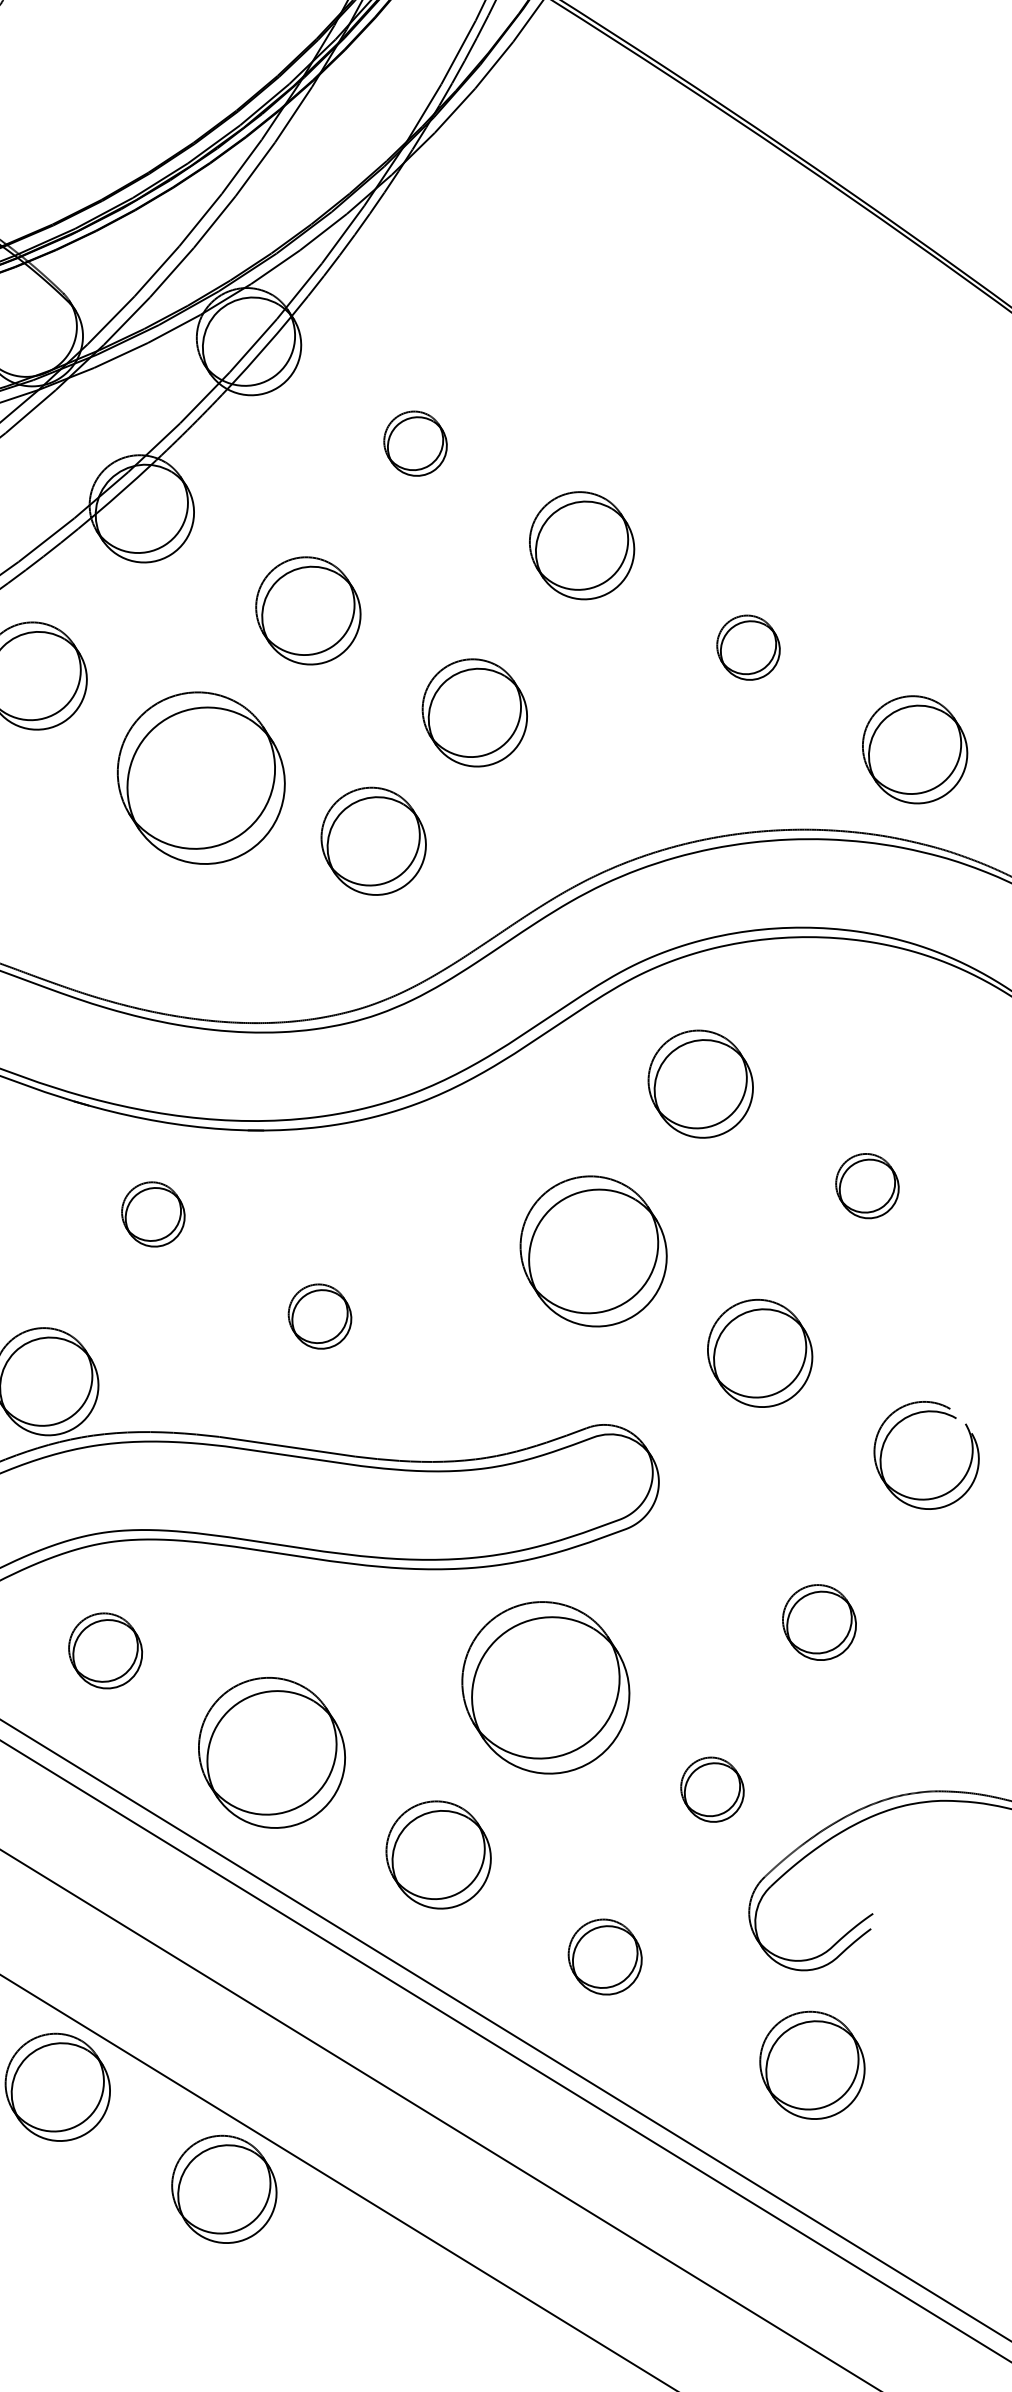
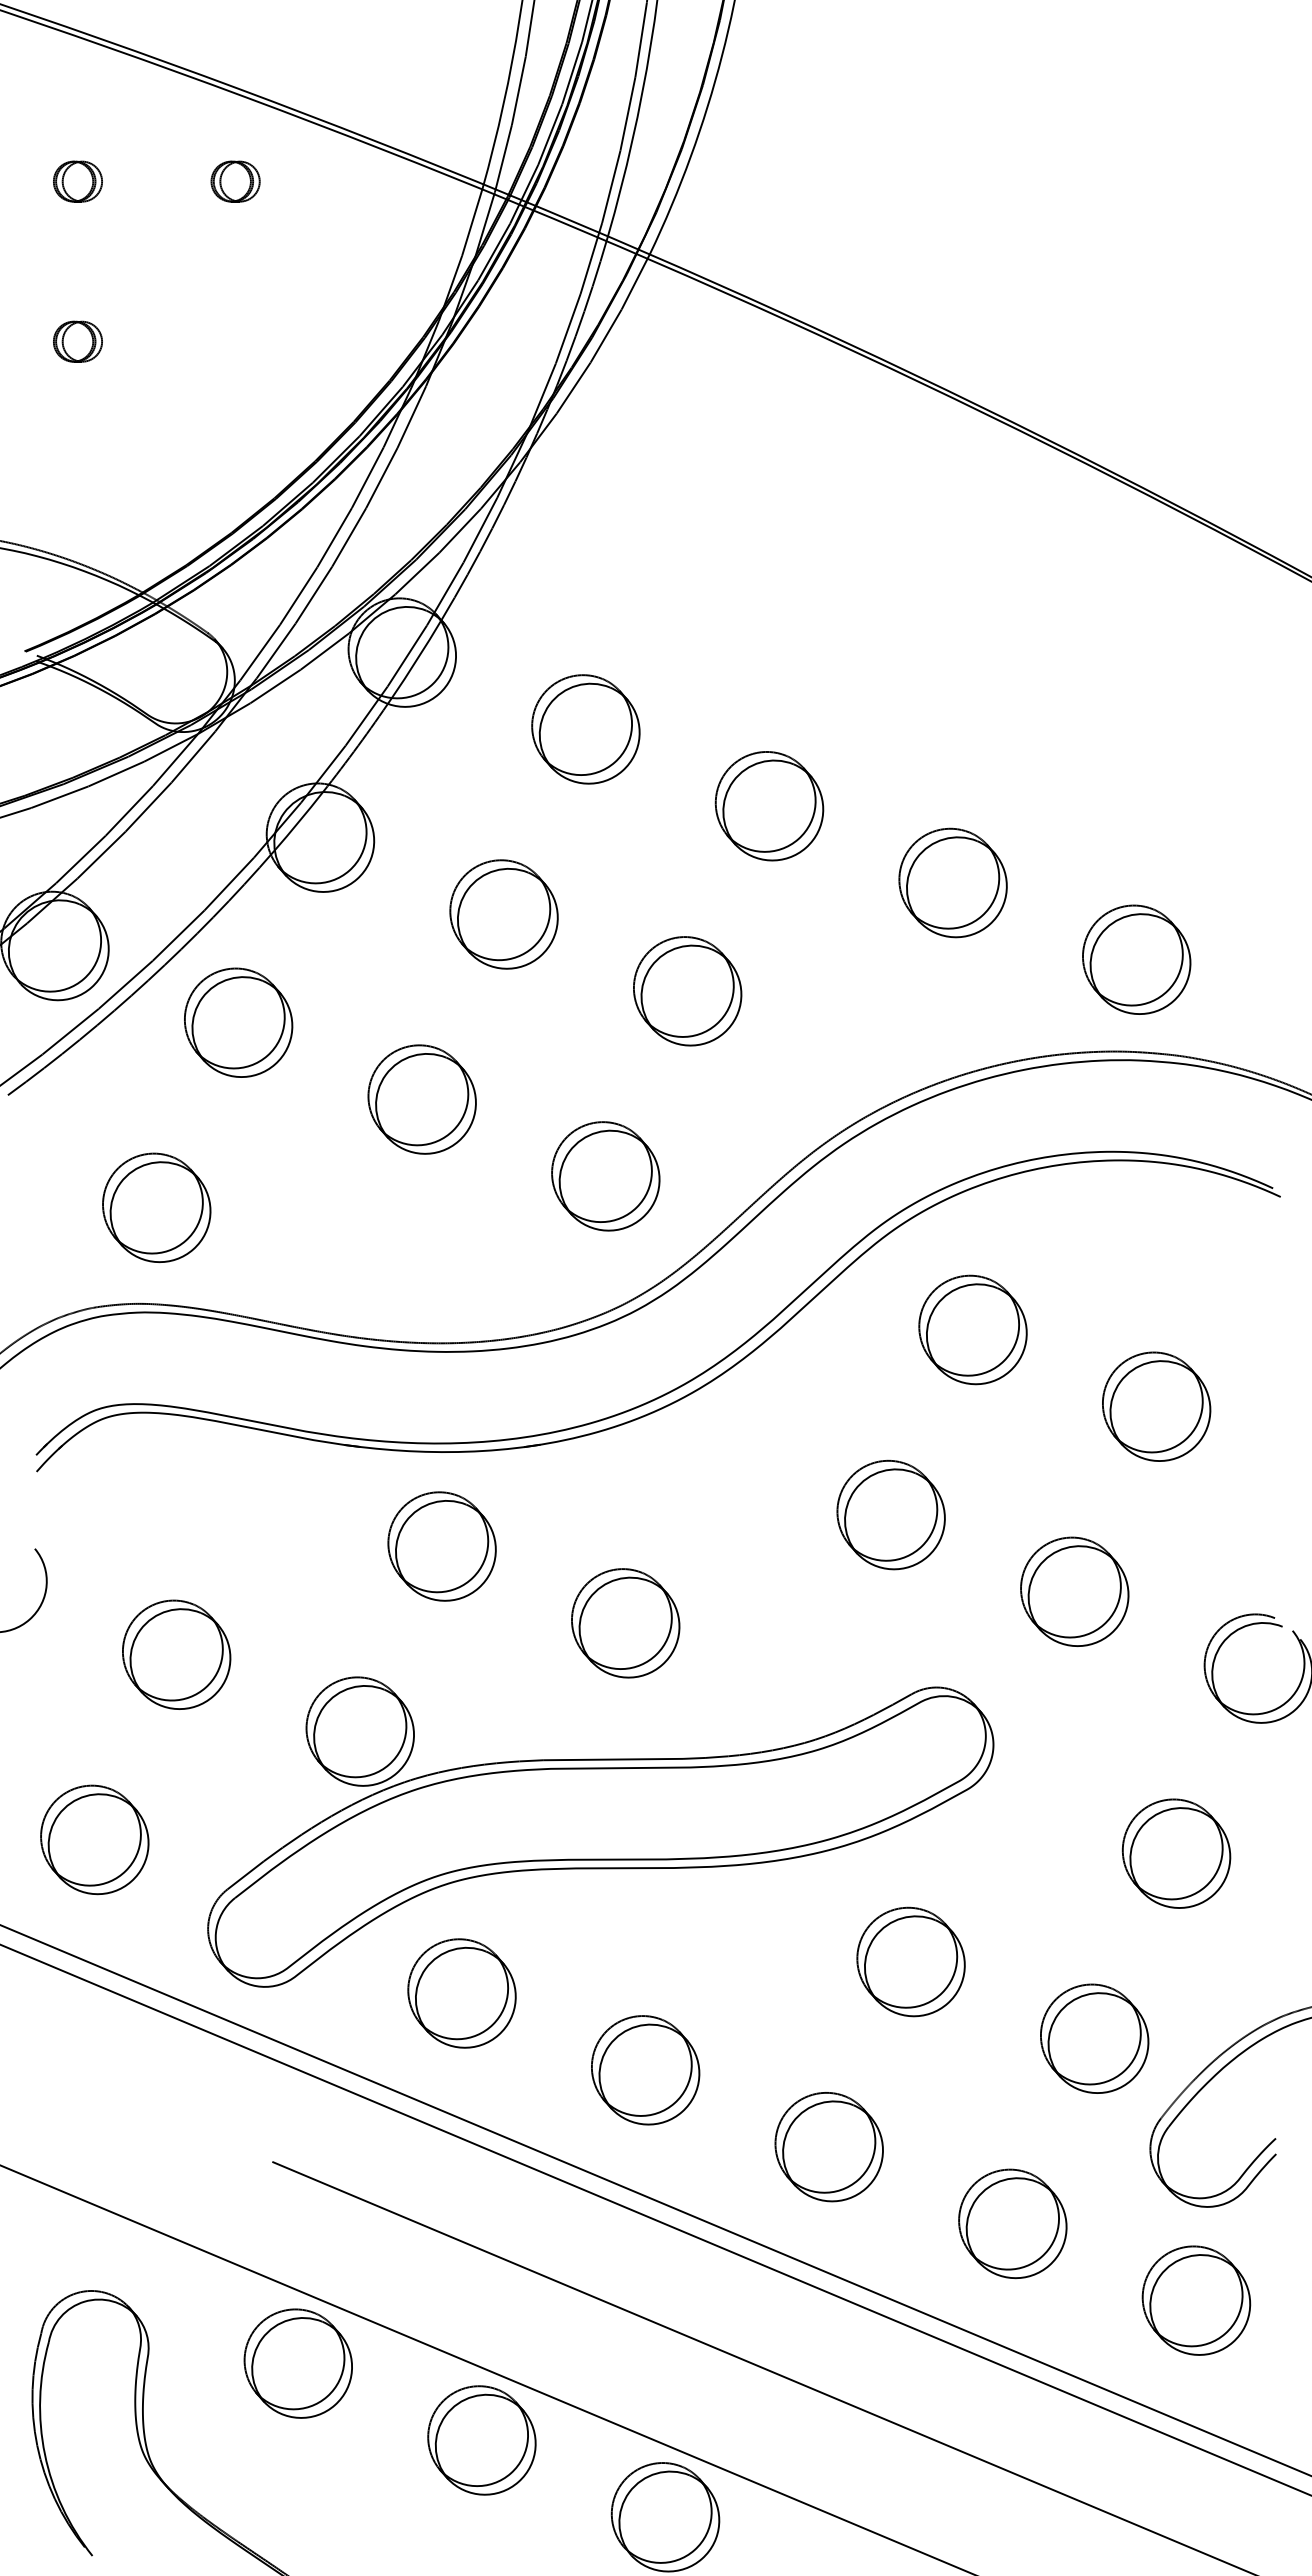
part: (415, 443) -> (585, 729), size x1.67
part: (748, 647) -> (952, 882), size x1.67
part: (200, 777) -> (421, 1099), size x0.62
part: (373, 841) -> (605, 1176), moved
part: (867, 1185) -> (1156, 1406), size x1.67
part: (152, 1214) -> (441, 1546), size x1.67
part: (593, 1250) -> (890, 1514), size x0.71
part: (319, 1316) -> (625, 1623), size x1.67
part: (819, 1622) -> (1176, 1853), size x1.43
part: (105, 1650) -> (461, 1993), size x1.43
part: (545, 1687) -> (910, 1961), size x0.62
part: (272, 1753) -> (645, 2070), size x0.71
part: (712, 1789) -> (1094, 2038), size x1.67
part: (604, 1956) -> (1012, 2223), size x1.43
part: (812, 2065) -> (1196, 2300), moved

